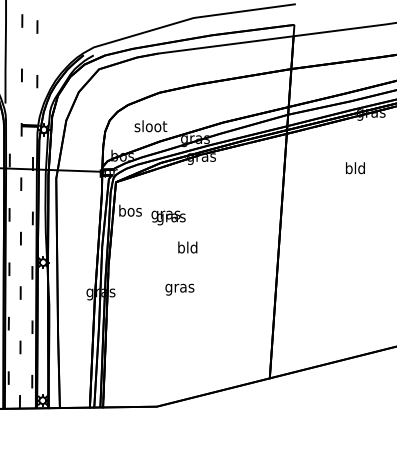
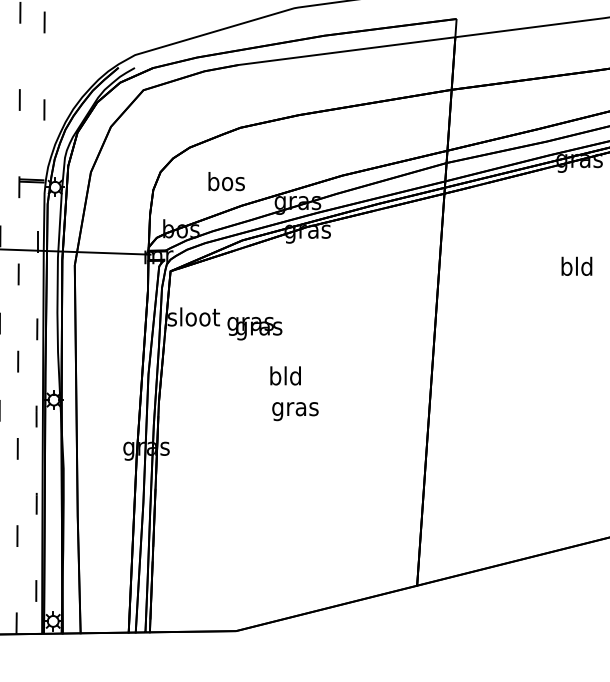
text: (150, 126) -> (225, 181), sloot -> bos
text: (355, 168) -> (576, 266), moved
text: (130, 210) -> (193, 316), bos -> sloot
text: (179, 289) -> (294, 411), moved

